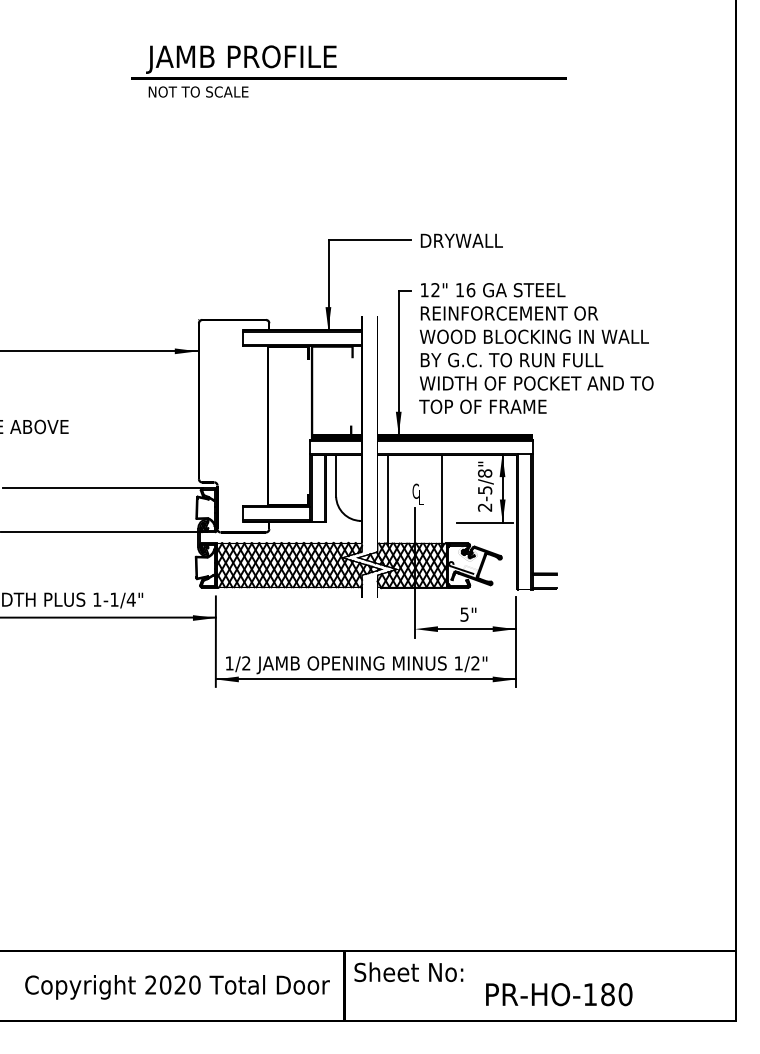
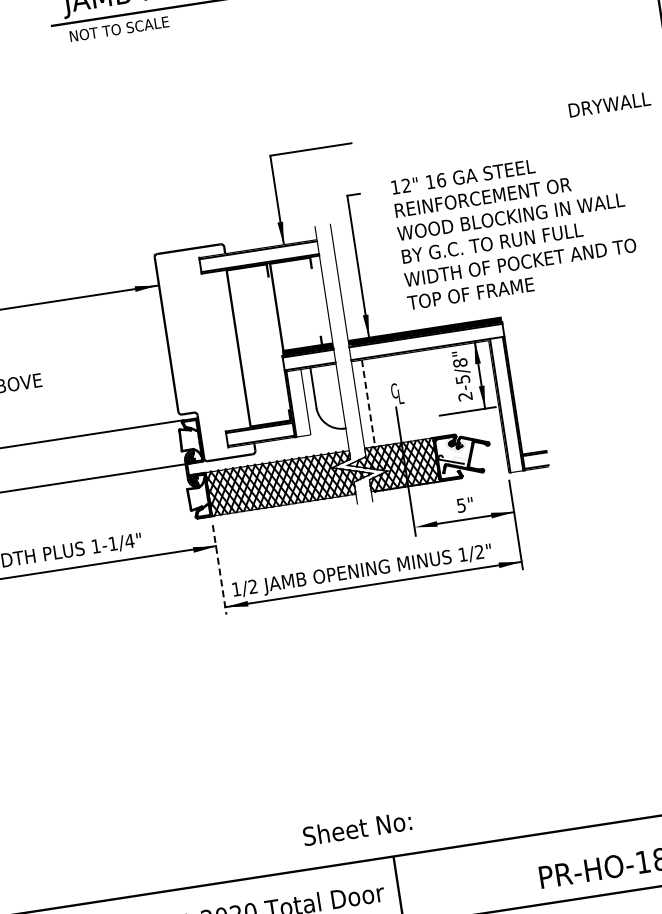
text: (461, 240) -> (609, 104), moved
text: (536, 348) -> (514, 228), moved
line: (324, 488) -> (303, 402), removed
line: (388, 500) -> (368, 404), solid -> dashed
line: (441, 500) -> (421, 396), removed
line: (215, 642) -> (219, 570), solid -> dashed
text: (408, 972) -> (357, 828), moved

